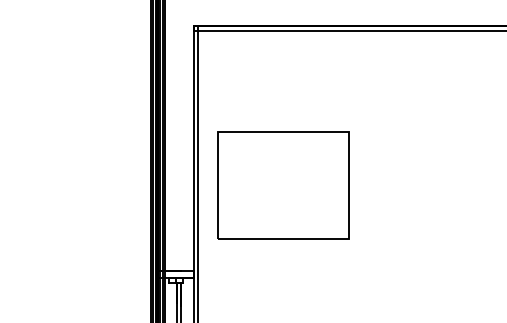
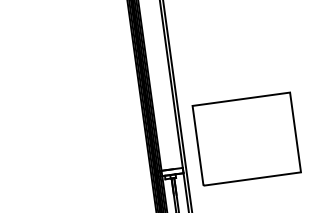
part: (283, 185) -> (246, 139), moved

